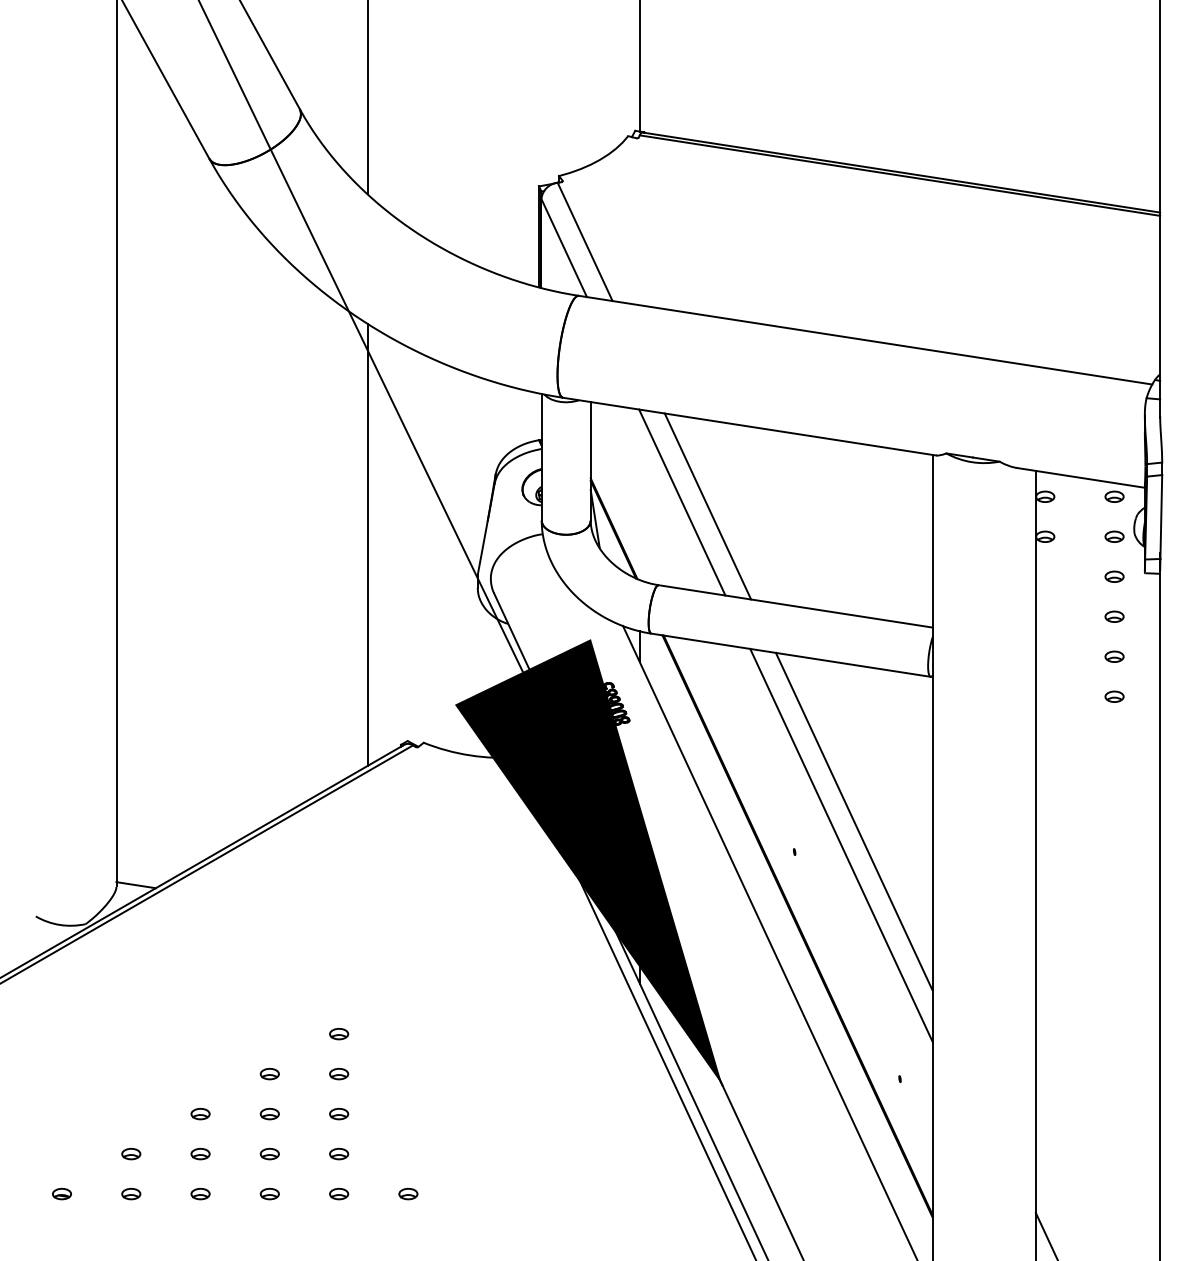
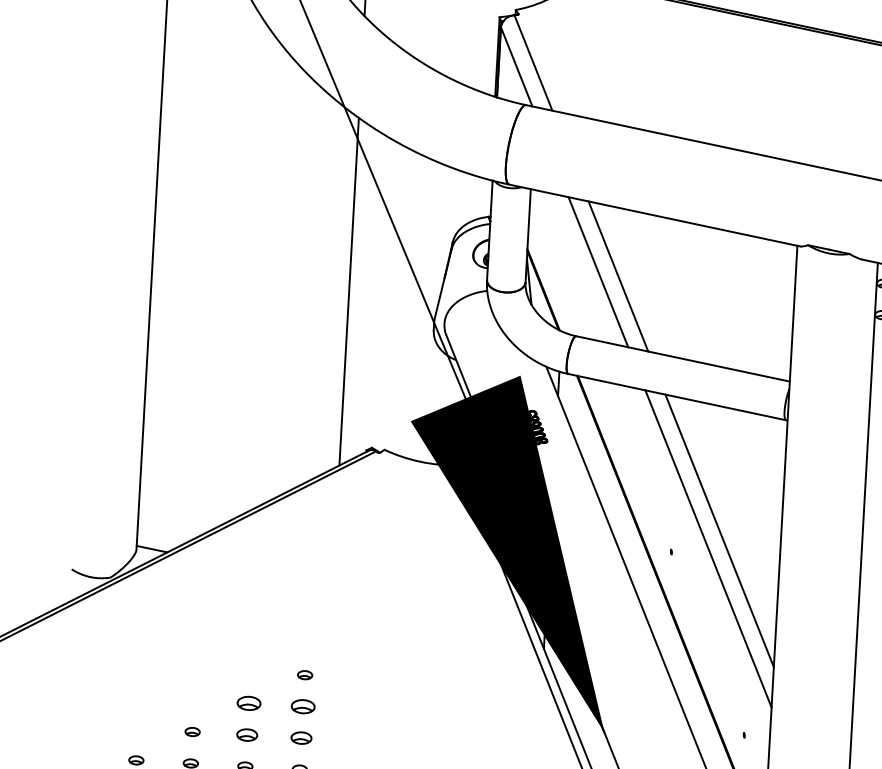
part: (339, 1073) -> (303, 706), size x1.6
part: (269, 1074) -> (248, 703), size x1.6
part: (269, 1113) -> (246, 734), size x1.4
part: (339, 1113) -> (301, 737), size x1.4

